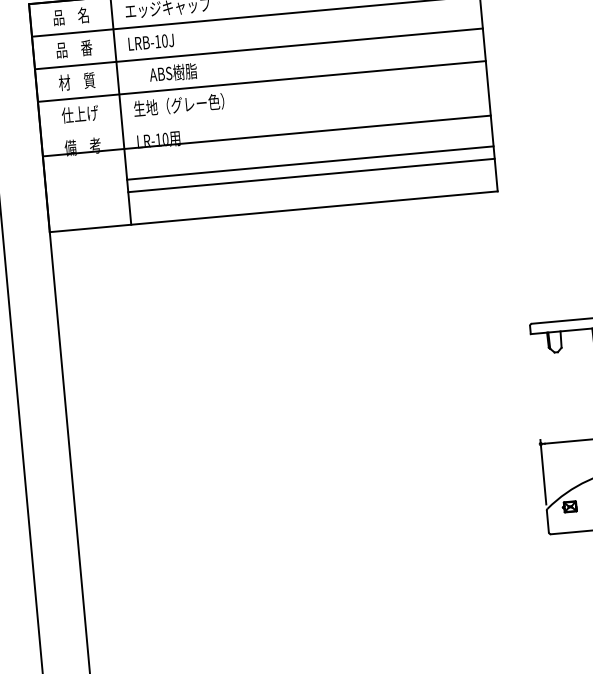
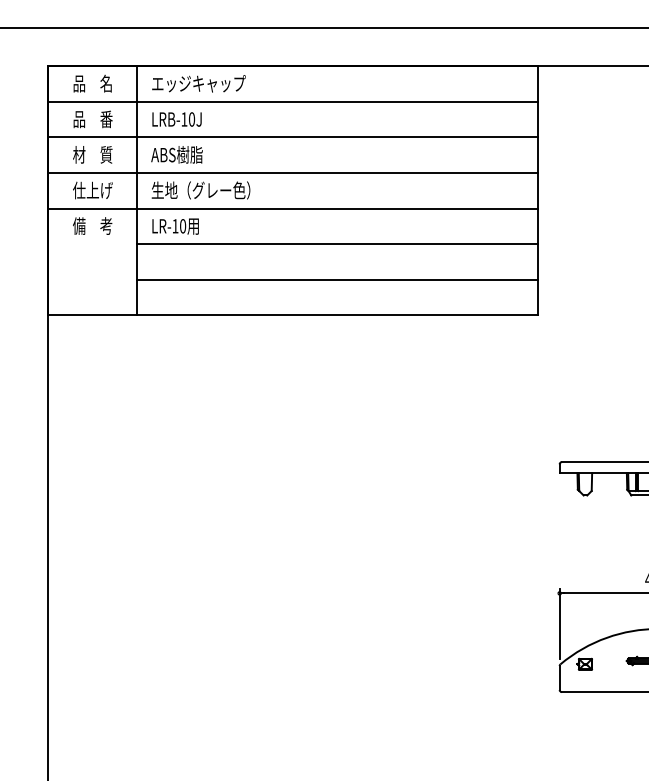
text: (172, 72) -> (176, 154), moved
line: (266, 136) -> (292, 208), moved
line: (310, 163) -> (337, 244), moved

